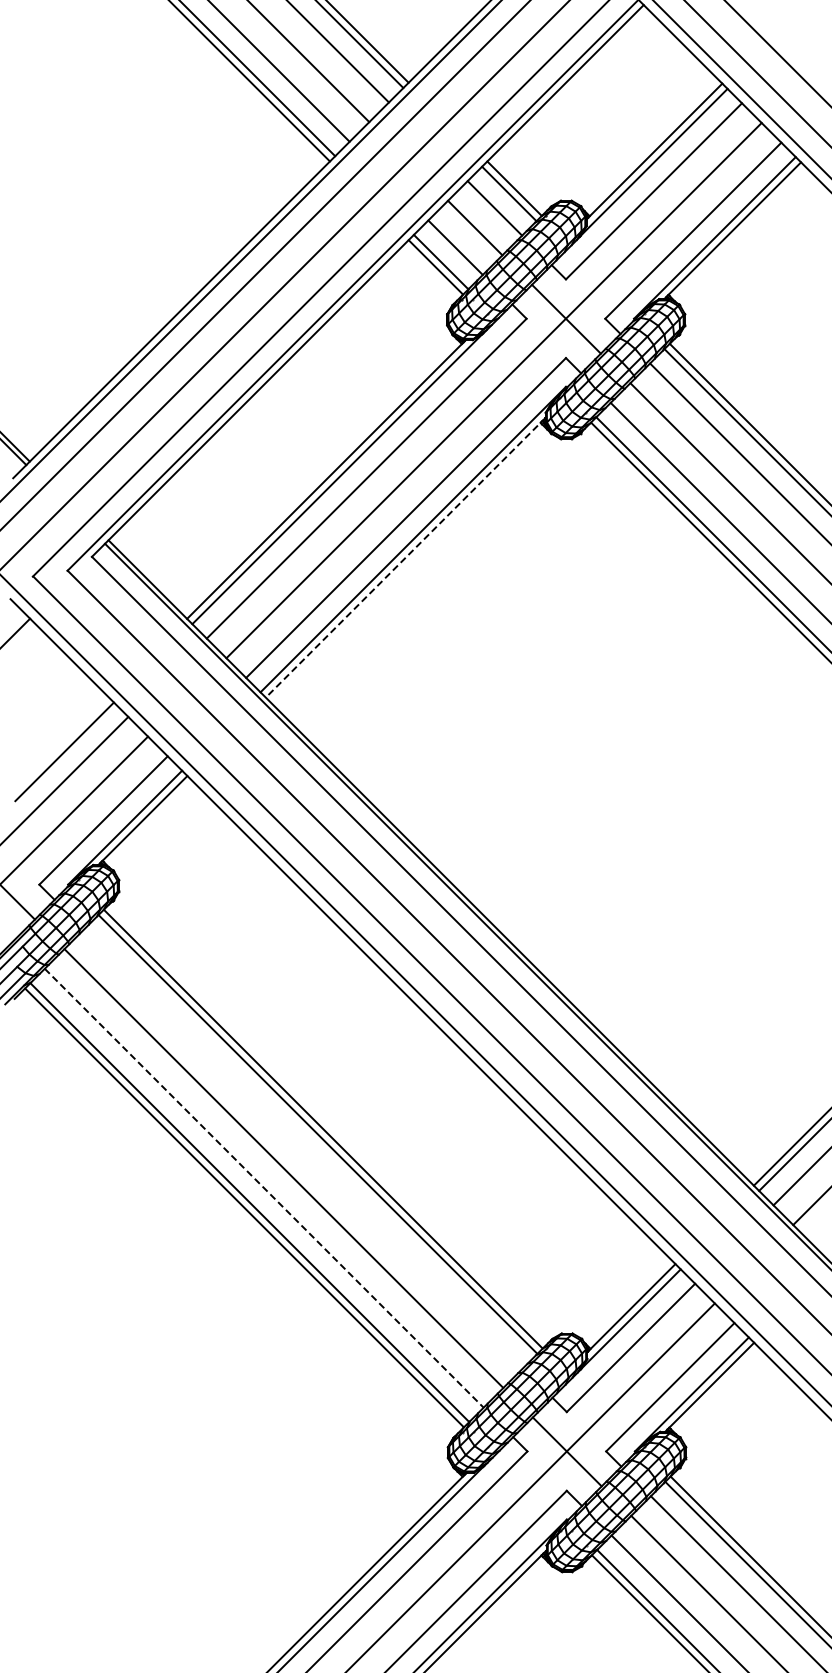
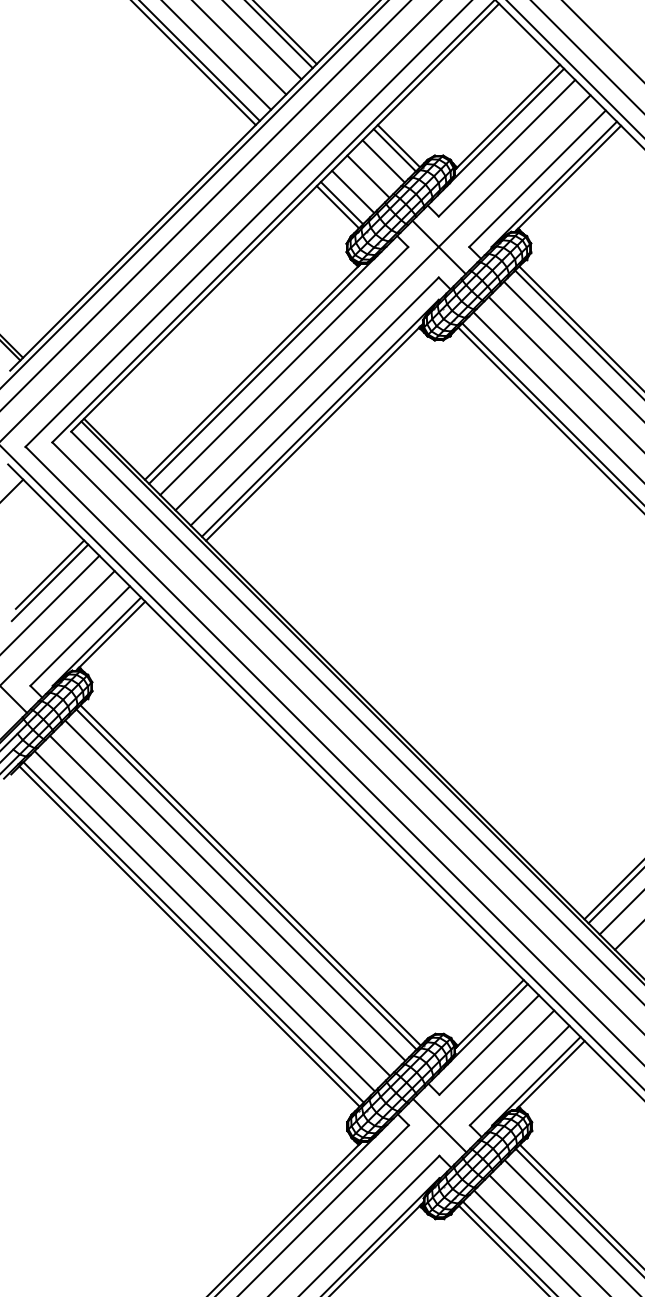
line: (405, 557) -> (314, 432), dashed -> solid
line: (64, 741) -> (49, 574), added
line: (303, 1148) -> (235, 890), added
line: (264, 1188) -> (205, 921), dashed -> solid

